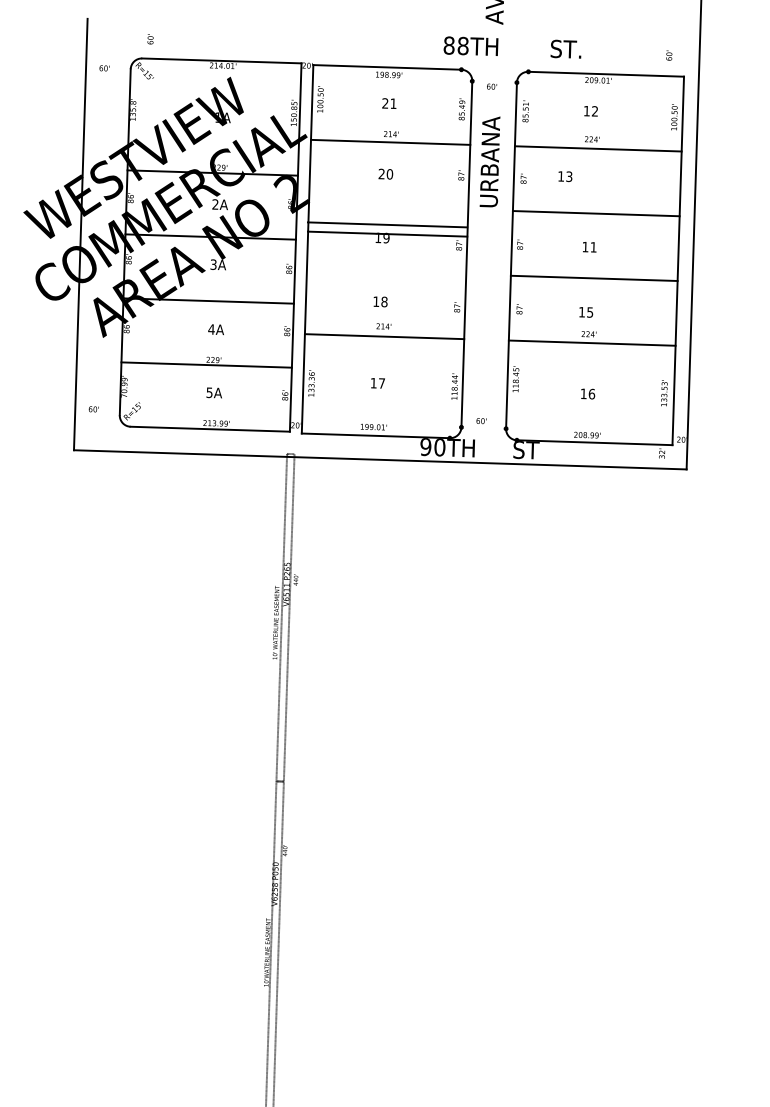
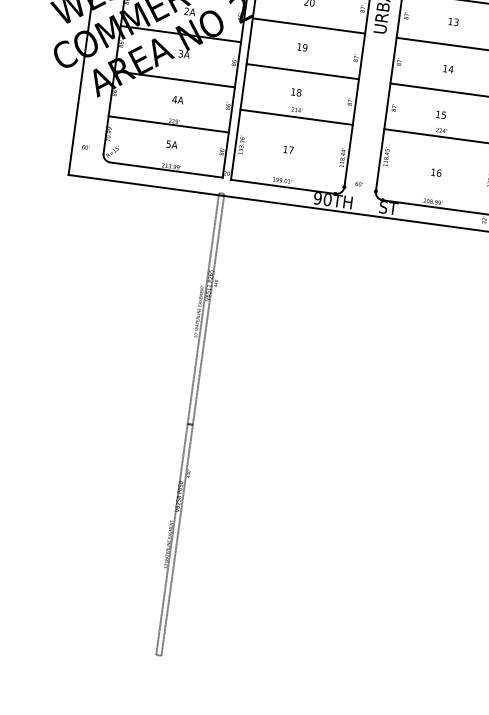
text: (565, 176) -> (453, 21), moved
line: (387, 224) -> (302, 71), moved
line: (387, 233) -> (308, 25), moved
text: (593, 247) -> (450, 69), 11 -> 14

